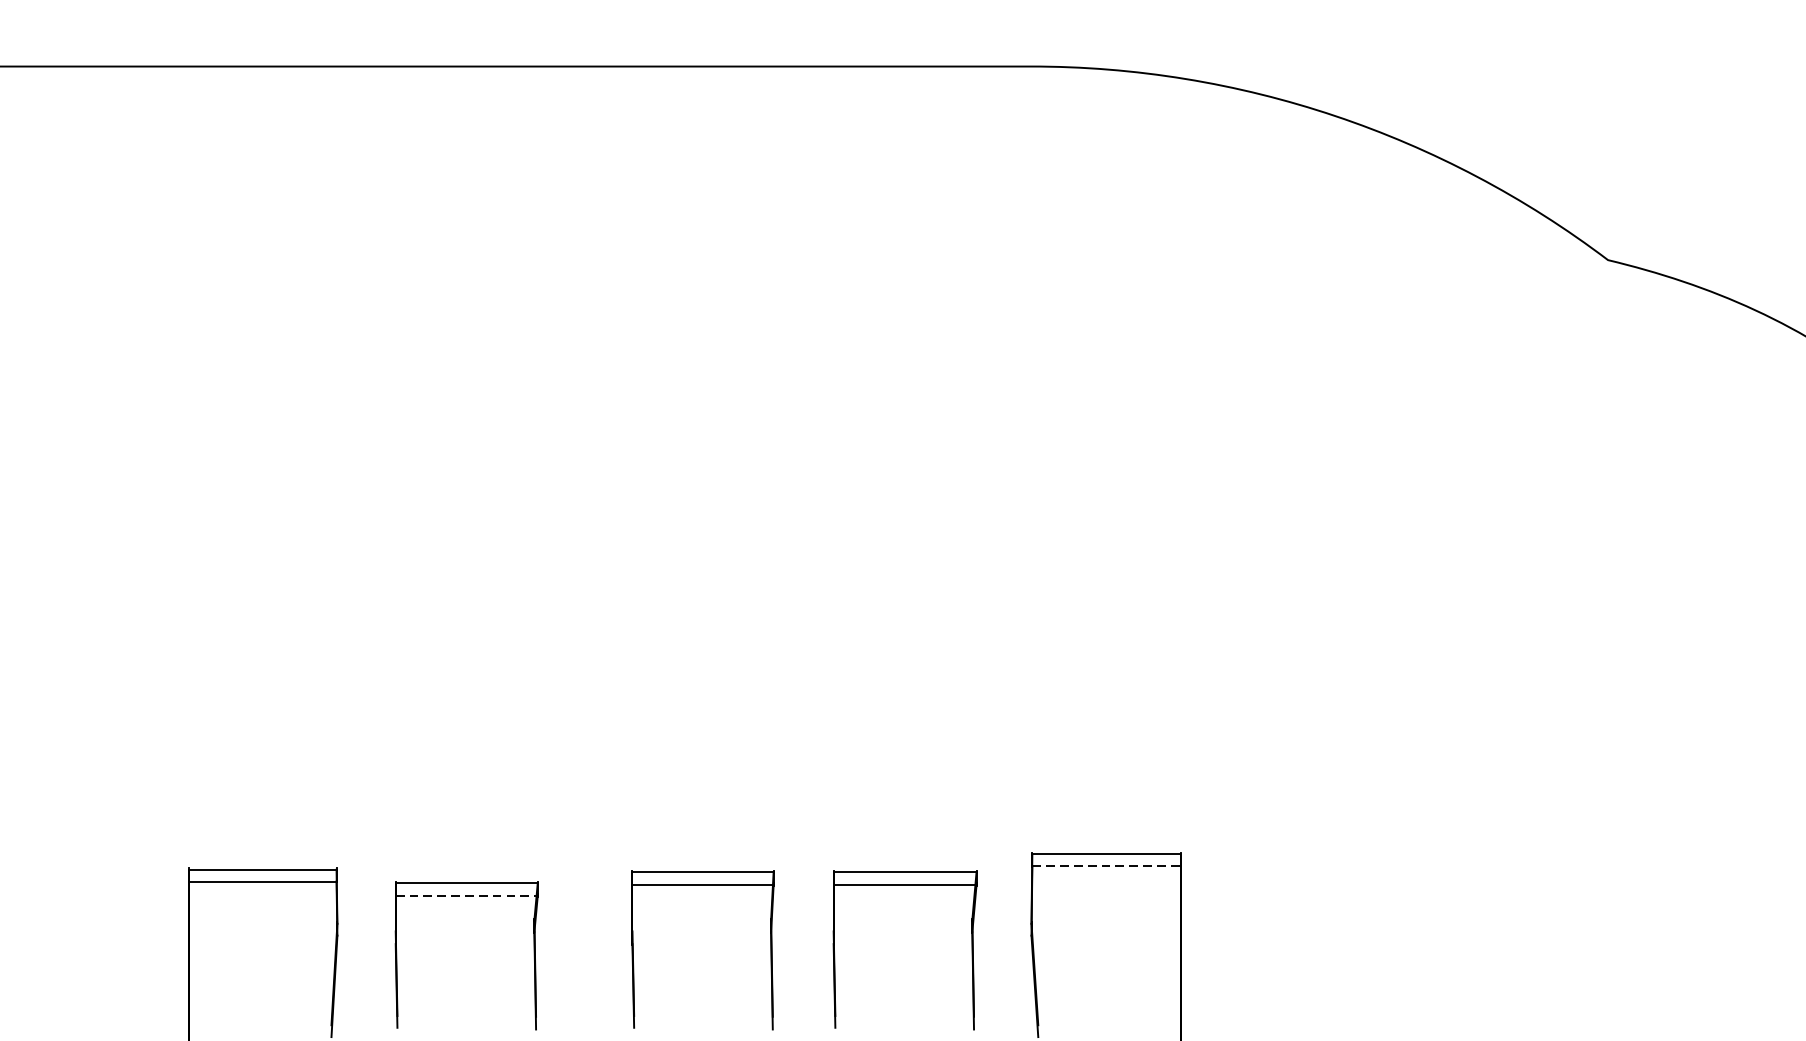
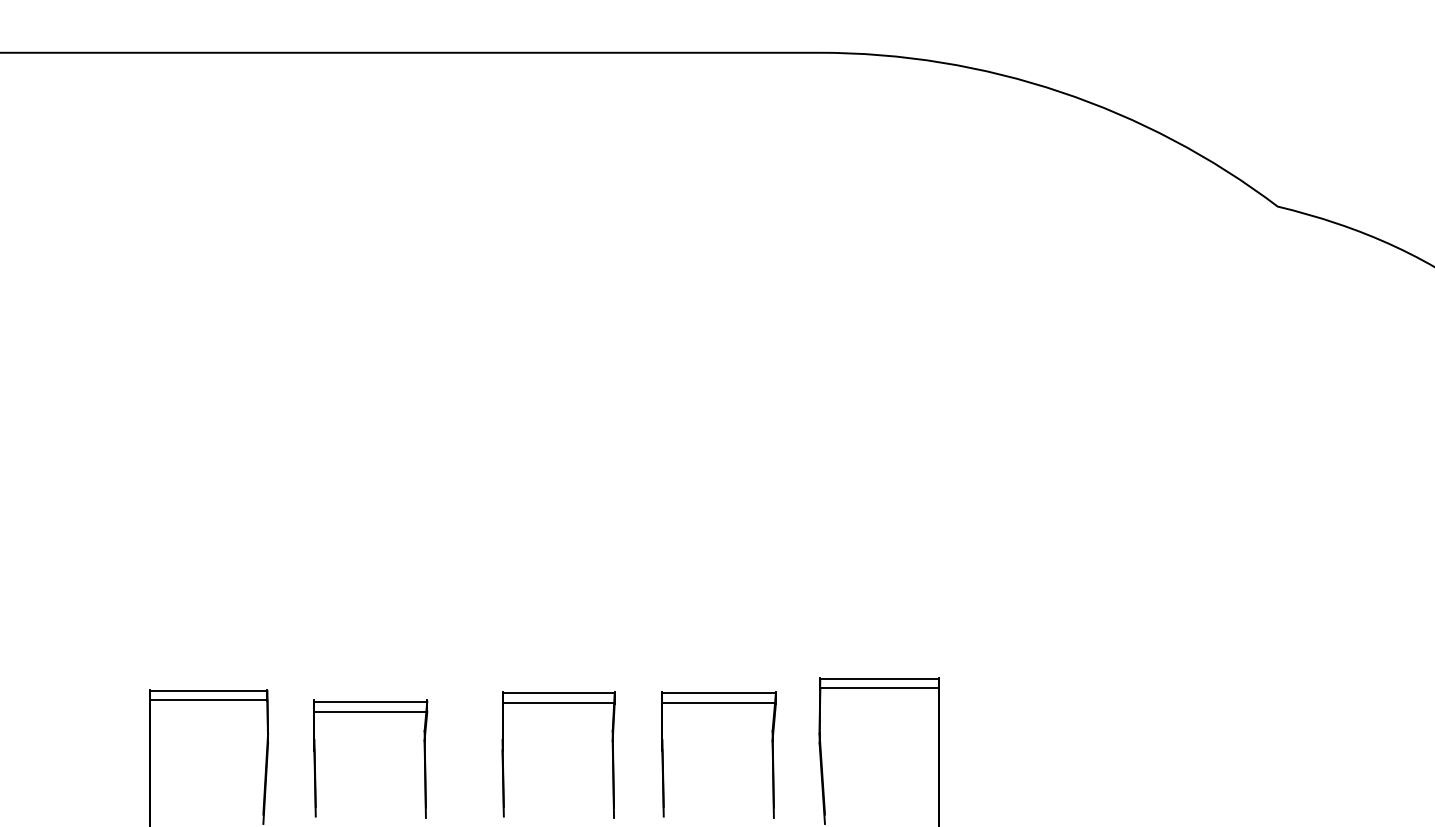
line: (1106, 866) -> (879, 688), dashed -> solid
line: (467, 895) -> (371, 711), dashed -> solid

